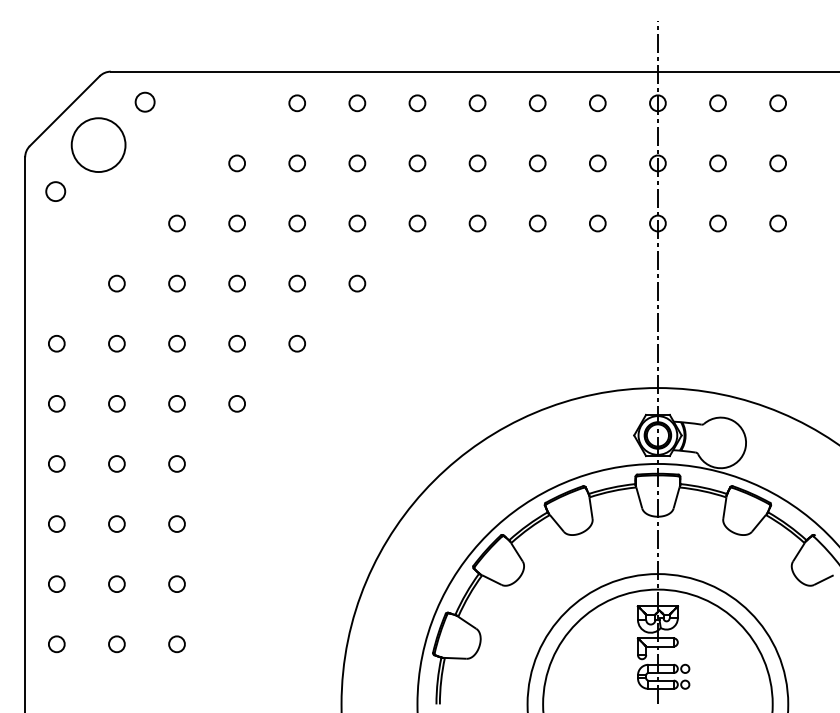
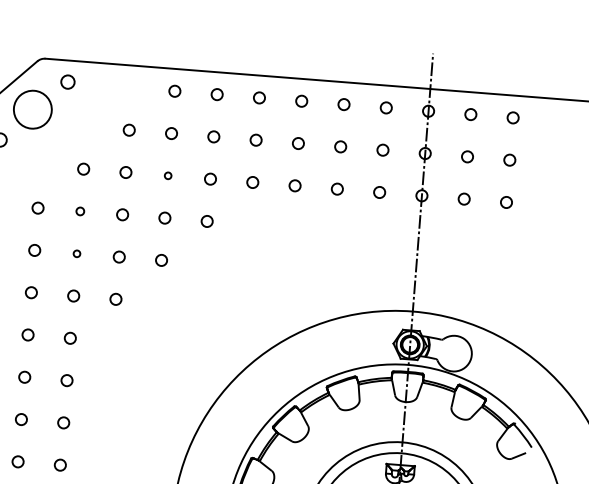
circle: (296, 223) -> (167, 175), size x0.6
circle: (176, 283) -> (79, 211), size x0.7
circle: (176, 343) -> (76, 253), size x0.6

